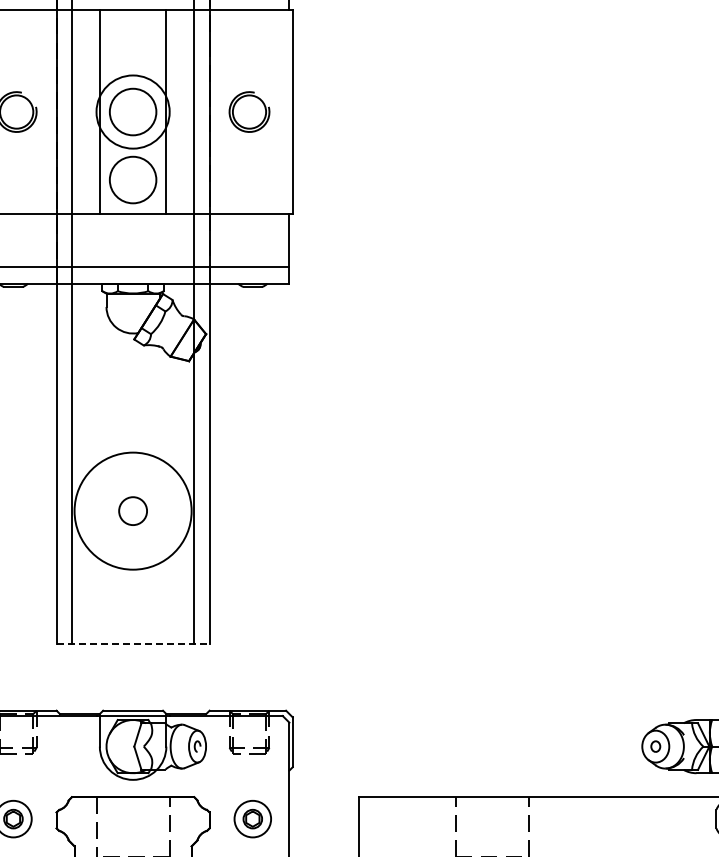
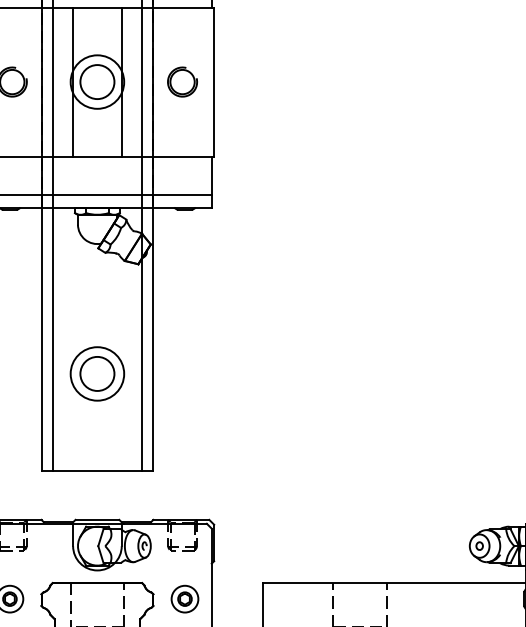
circle: (133, 179) -> (97, 131), removed
circle: (132, 510) -> (96, 373), size x0.62
circle: (132, 510) -> (96, 373), size x1.67
line: (133, 644) -> (97, 471), dashed -> solid

